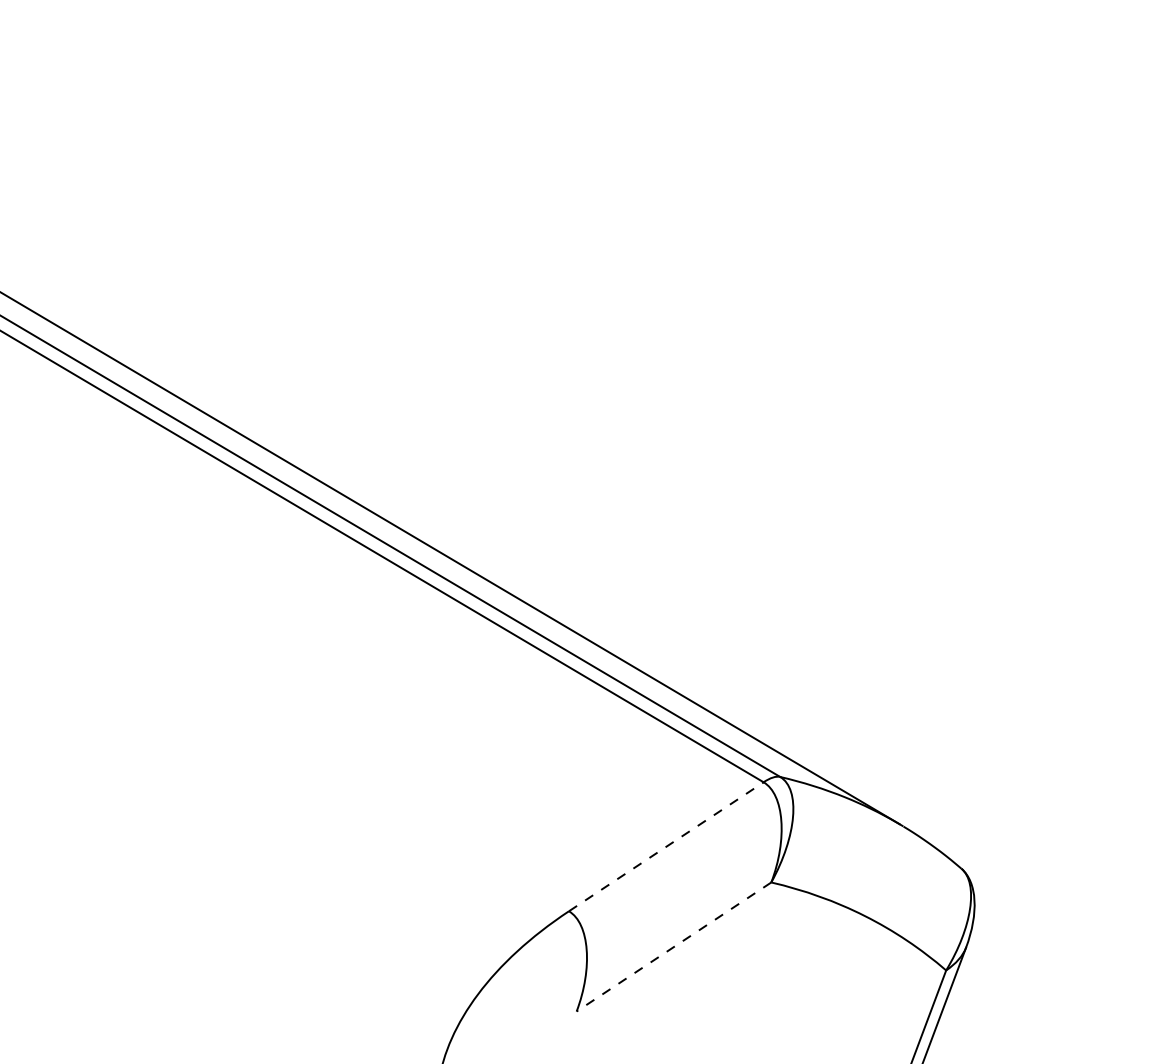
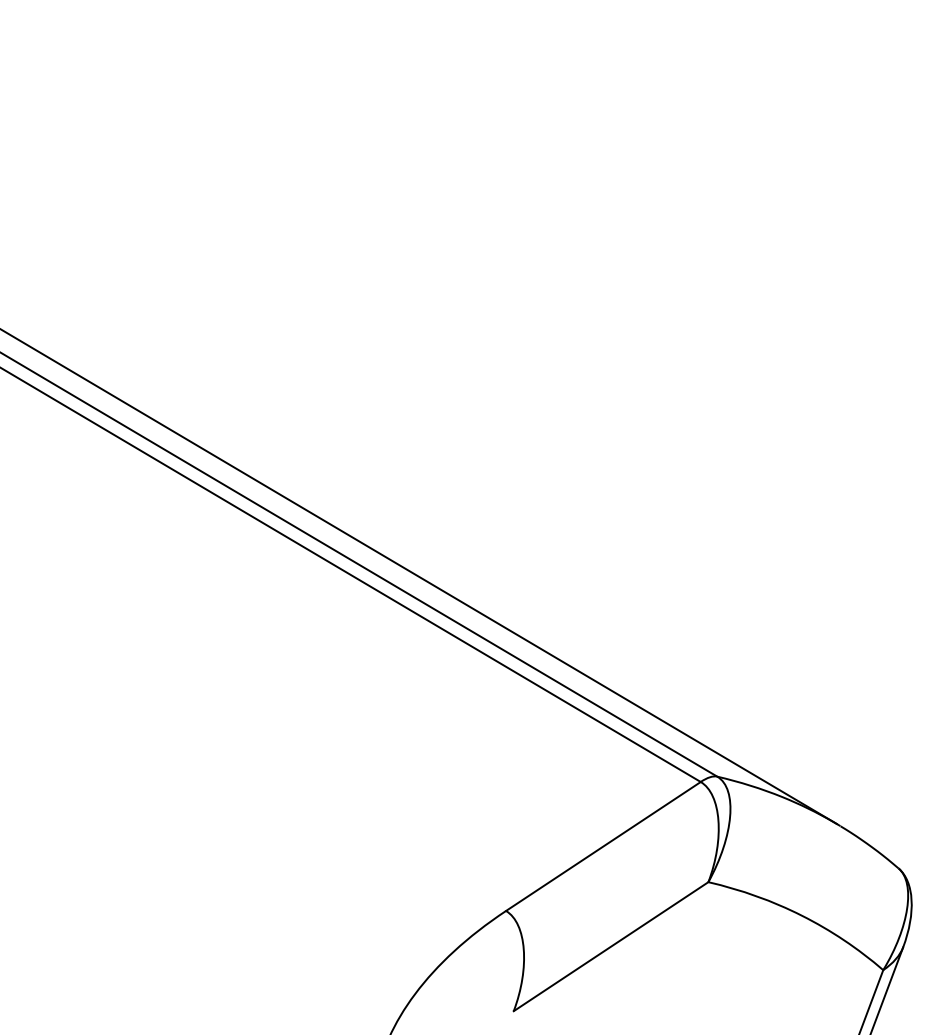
line: (666, 846) -> (603, 846), dashed -> solid
line: (673, 946) -> (610, 946), dashed -> solid

